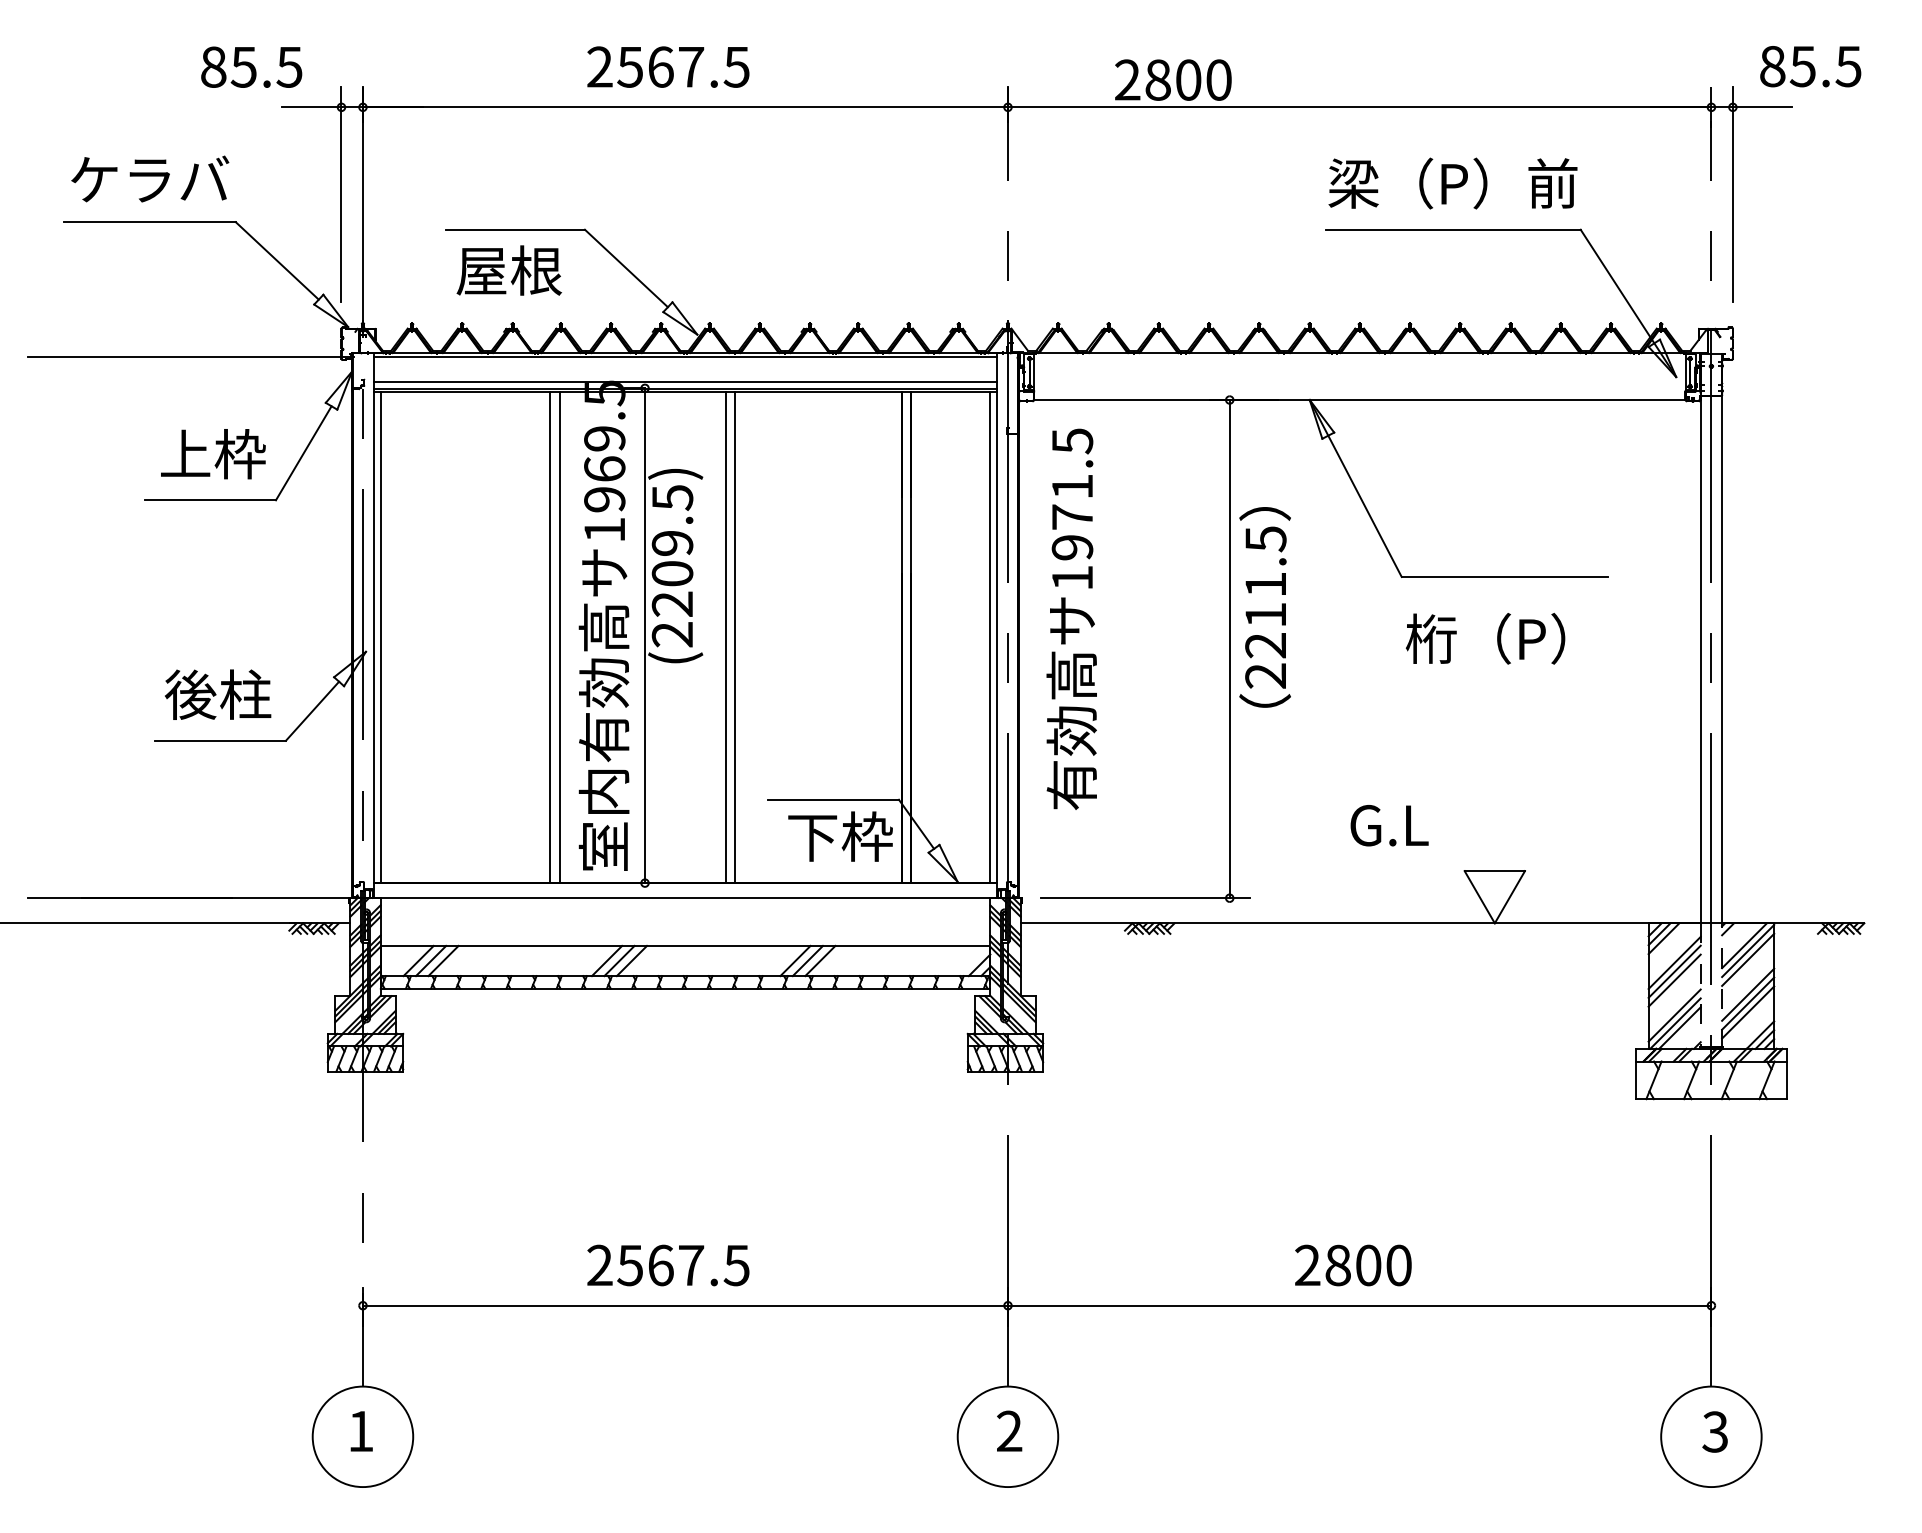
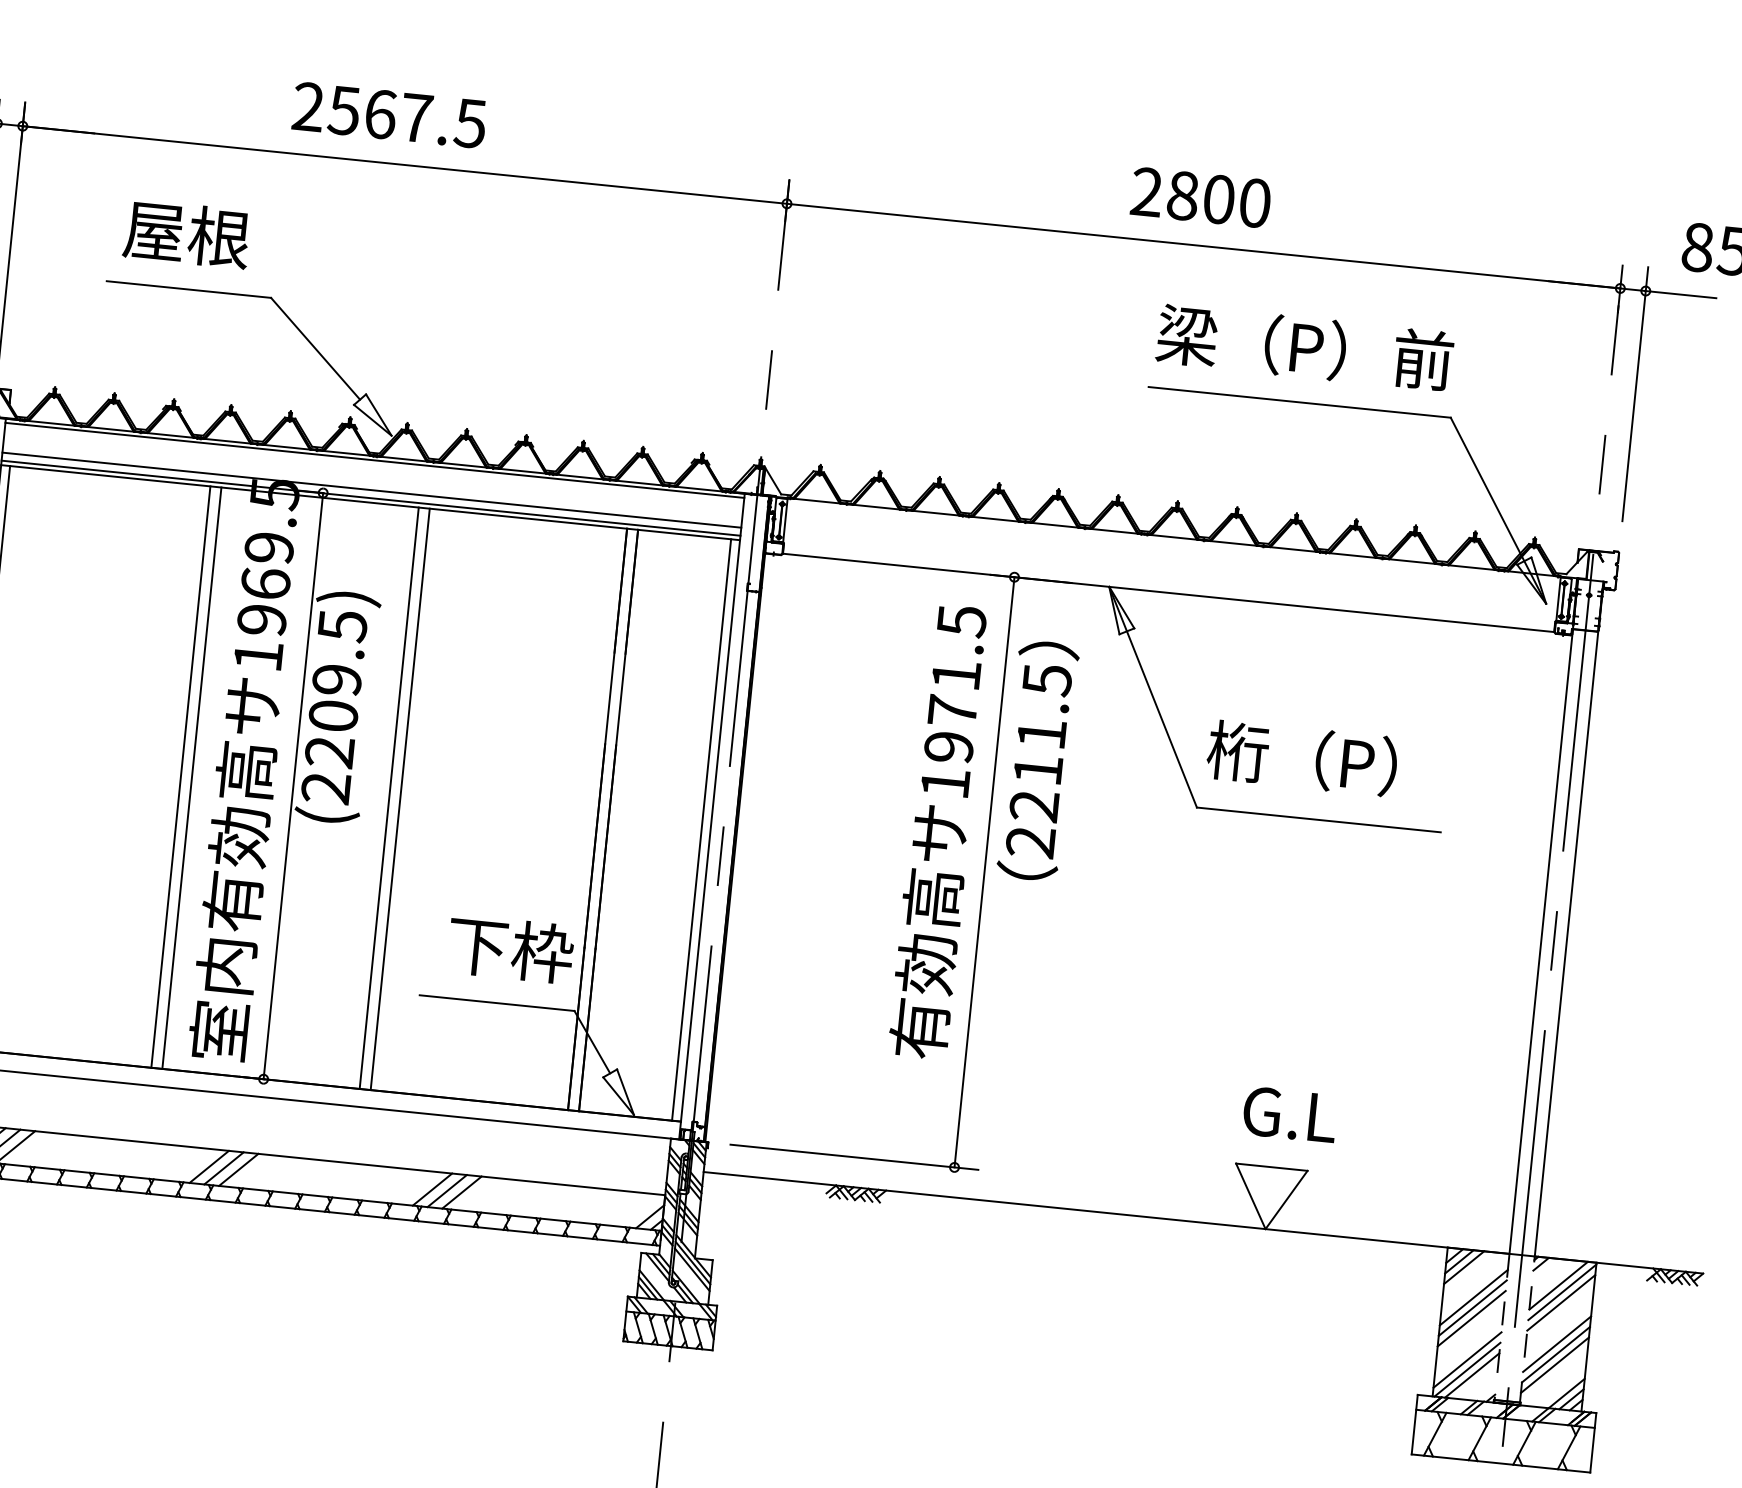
text: (1173, 79) -> (1201, 196), moved
text: (508, 270) -> (186, 233), moved
text: (1264, 607) -> (1037, 760), moved
text: (1071, 618) -> (939, 831), moved
text: (1485, 638) -> (1302, 757), moved
text: (1389, 825) -> (1289, 1114), moved
text: (840, 836) -> (510, 949), moved

